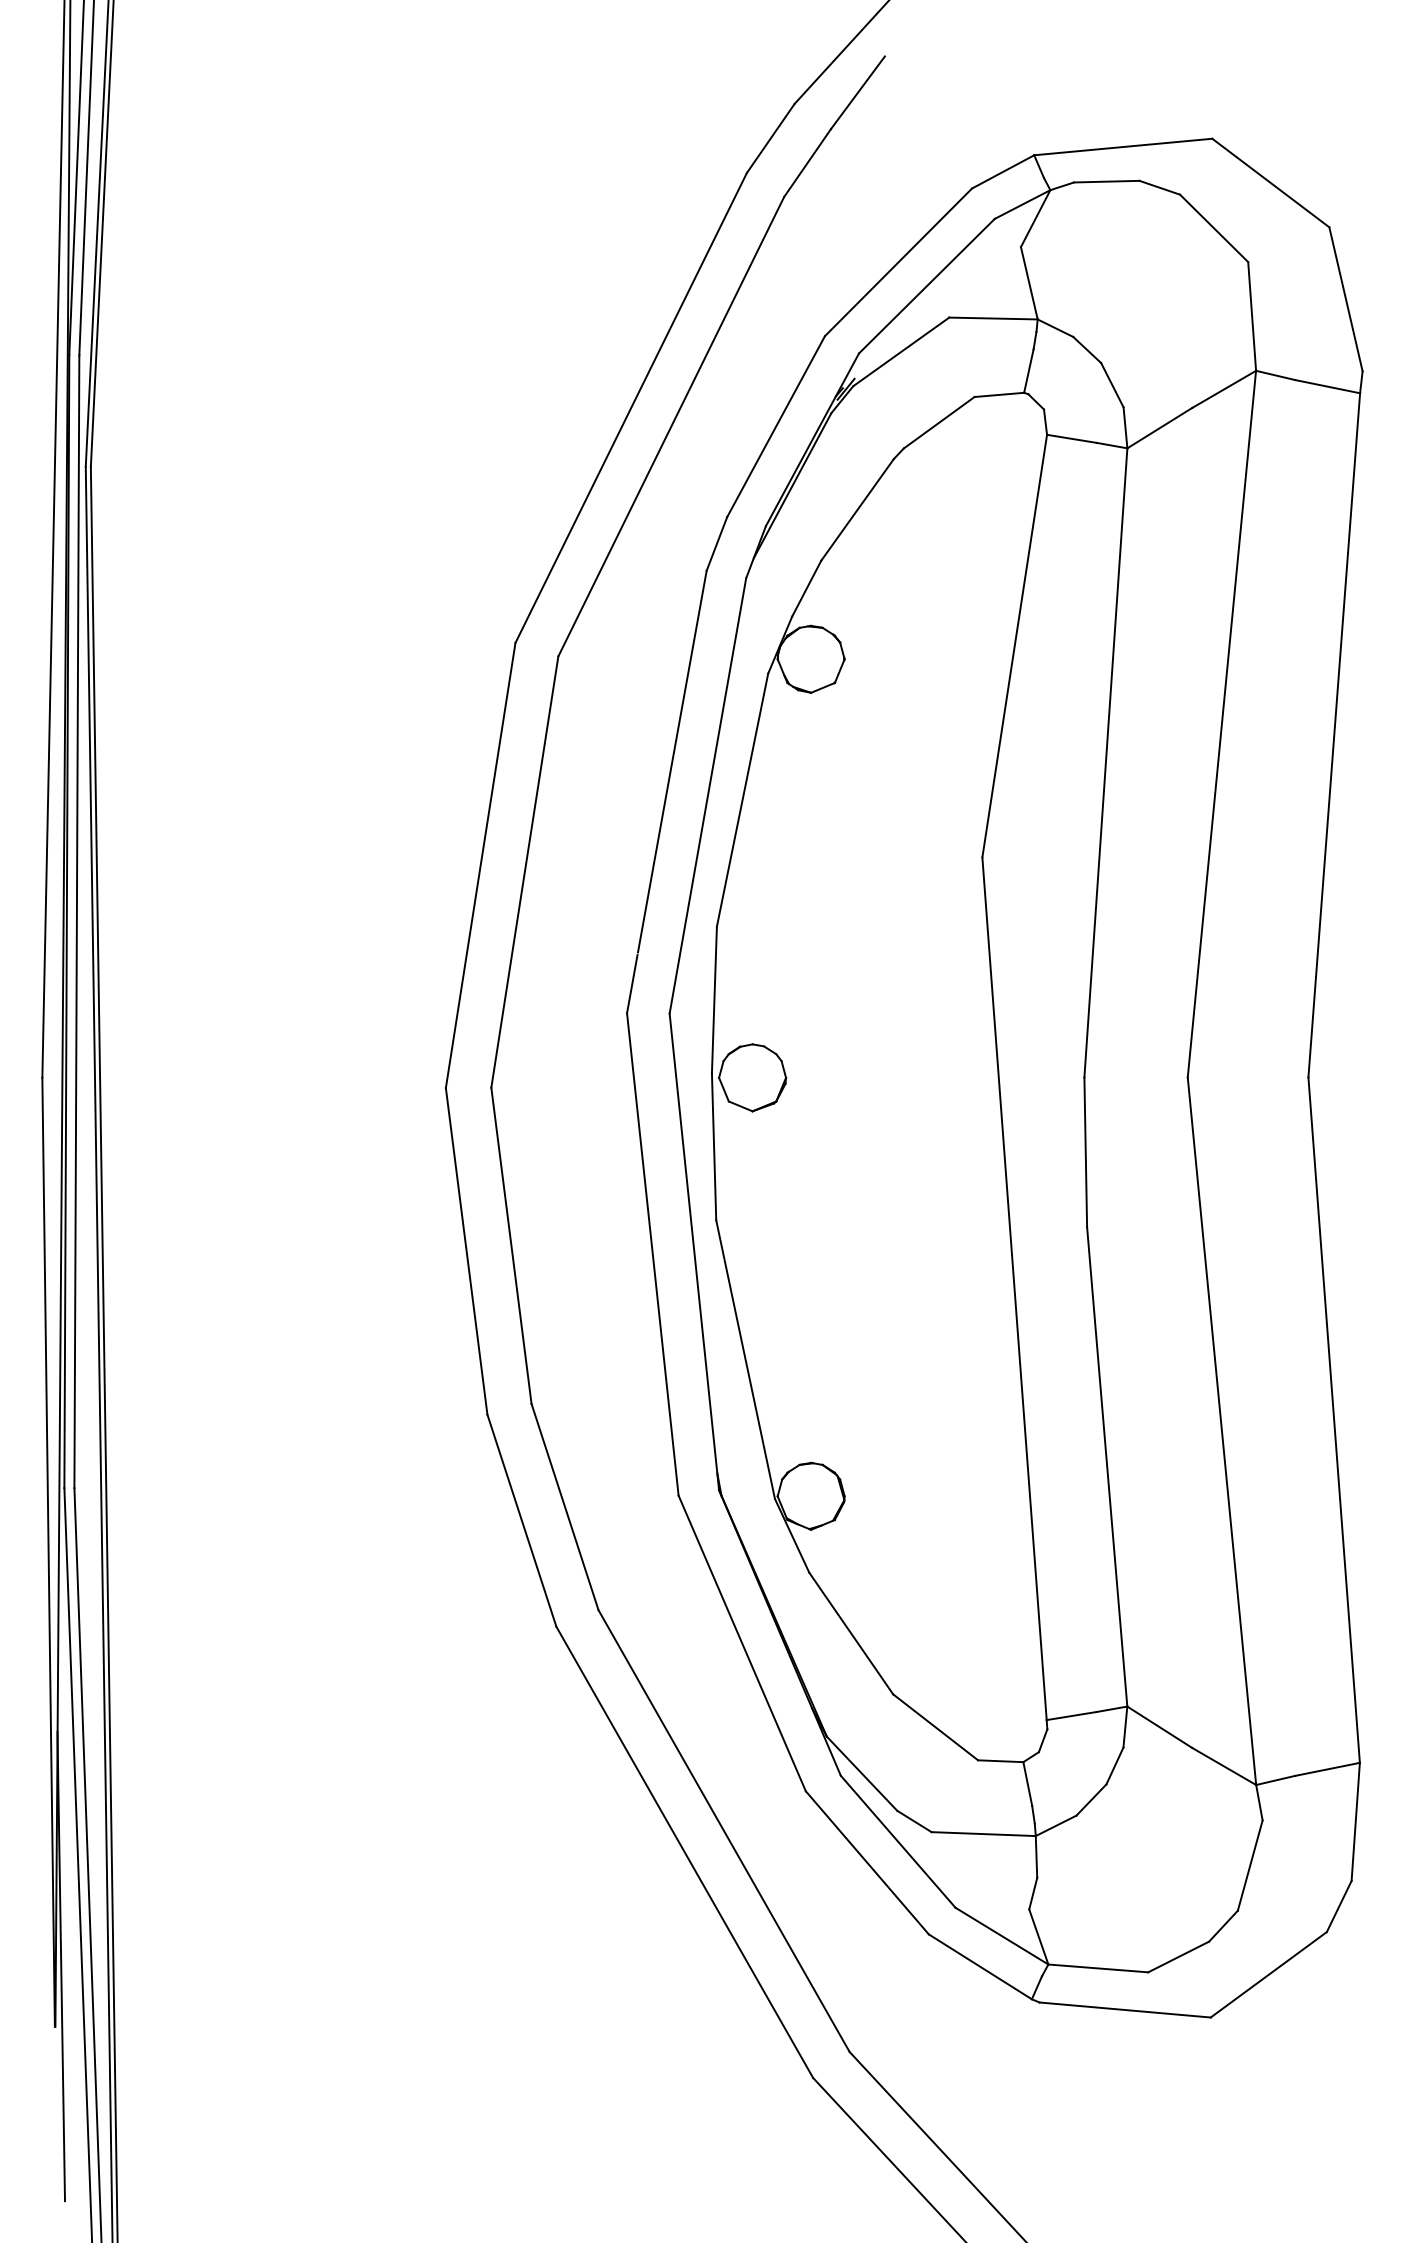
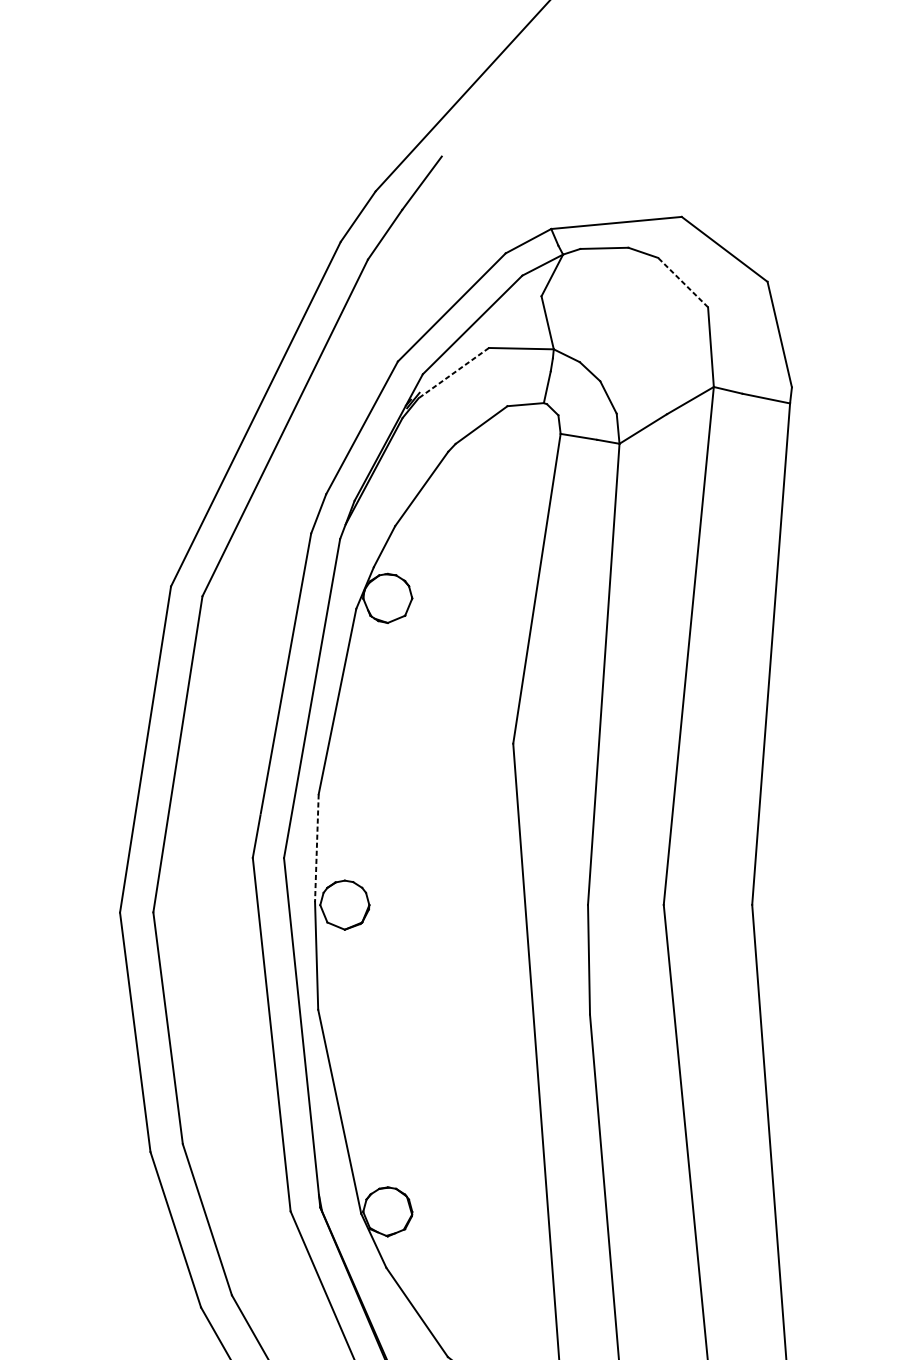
line: (1214, 228) -> (683, 282), solid -> dashed
line: (901, 351) -> (453, 372), solid -> dashed
line: (714, 1000) -> (316, 848), solid -> dashed

